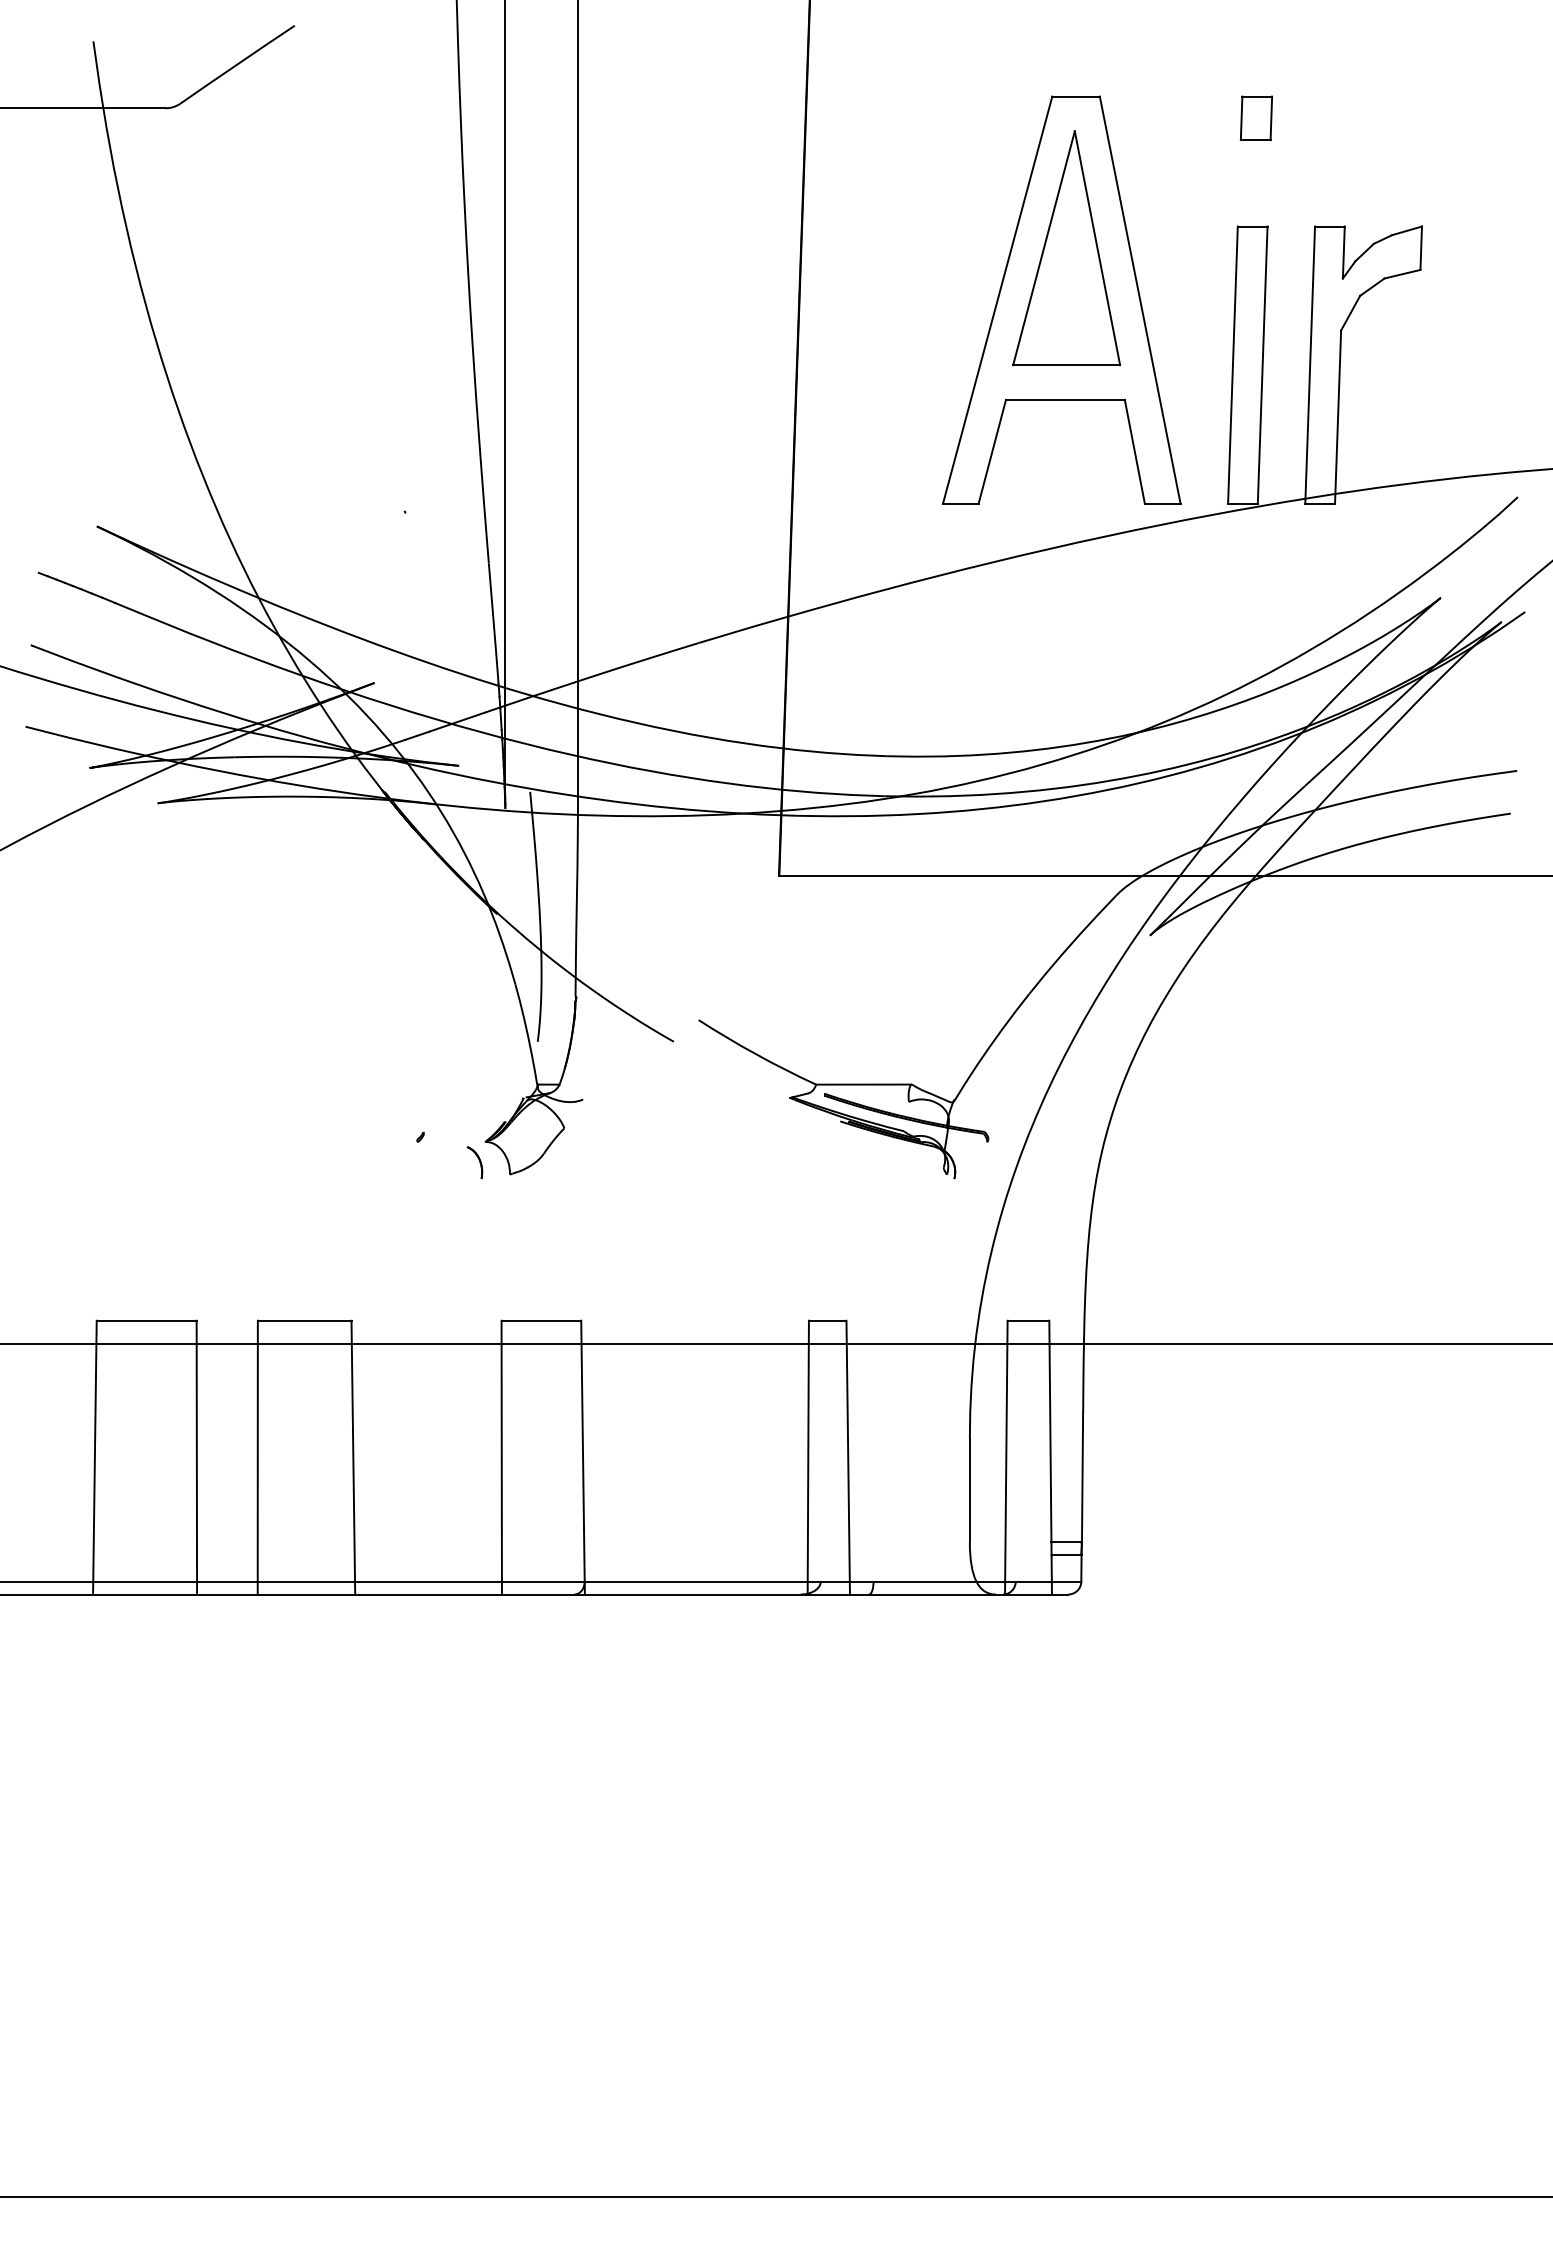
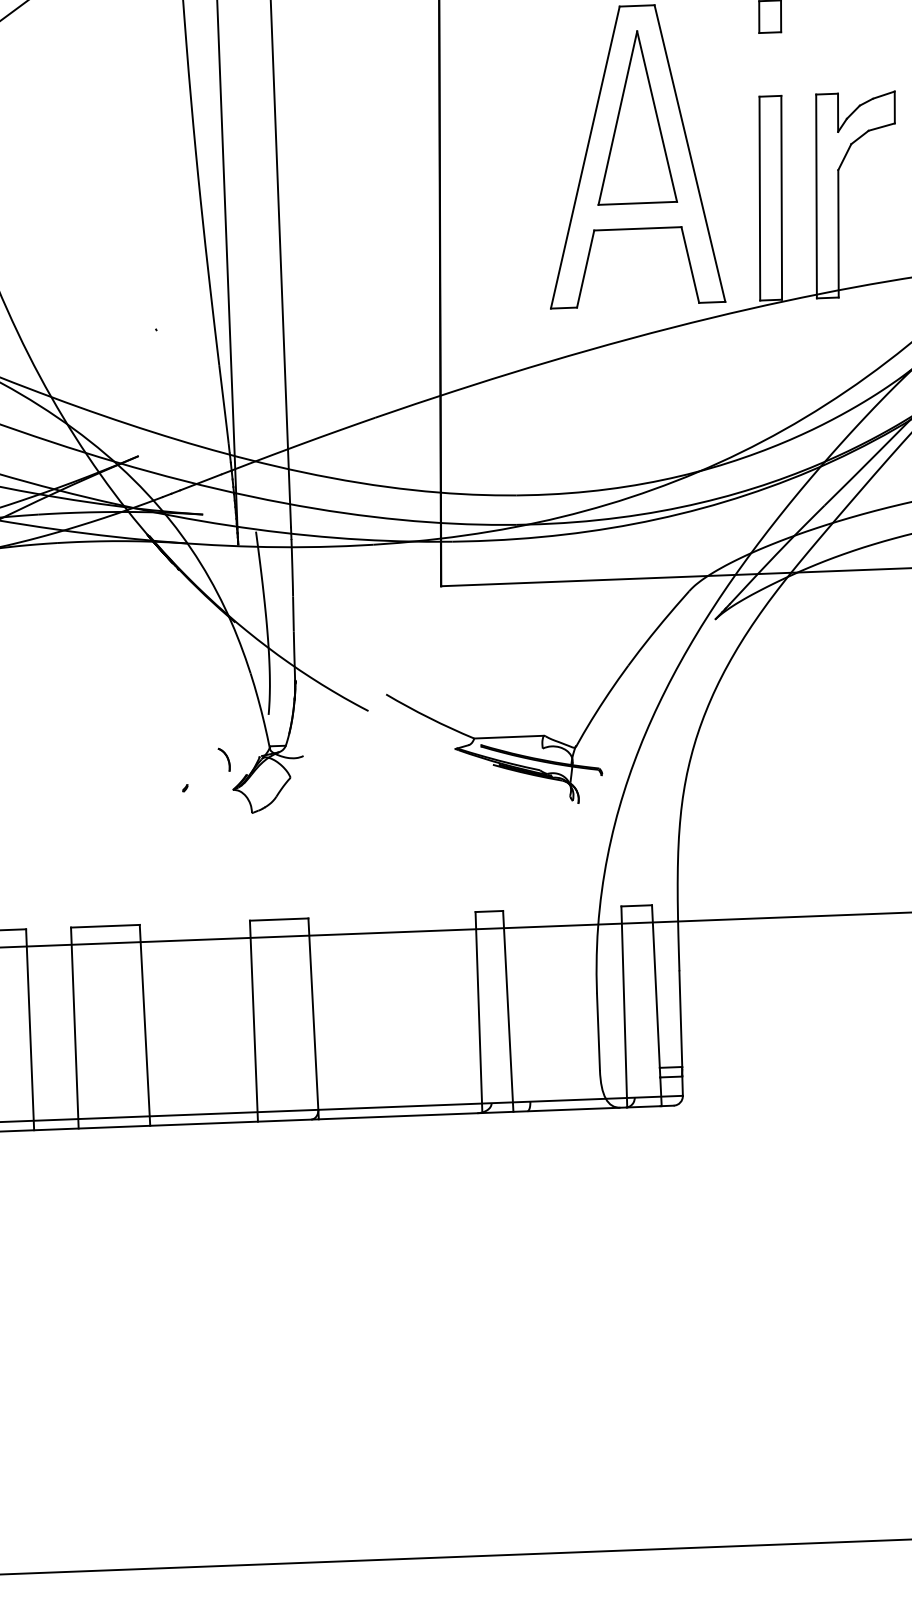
part: (474, 1162) -> (223, 759), moved

